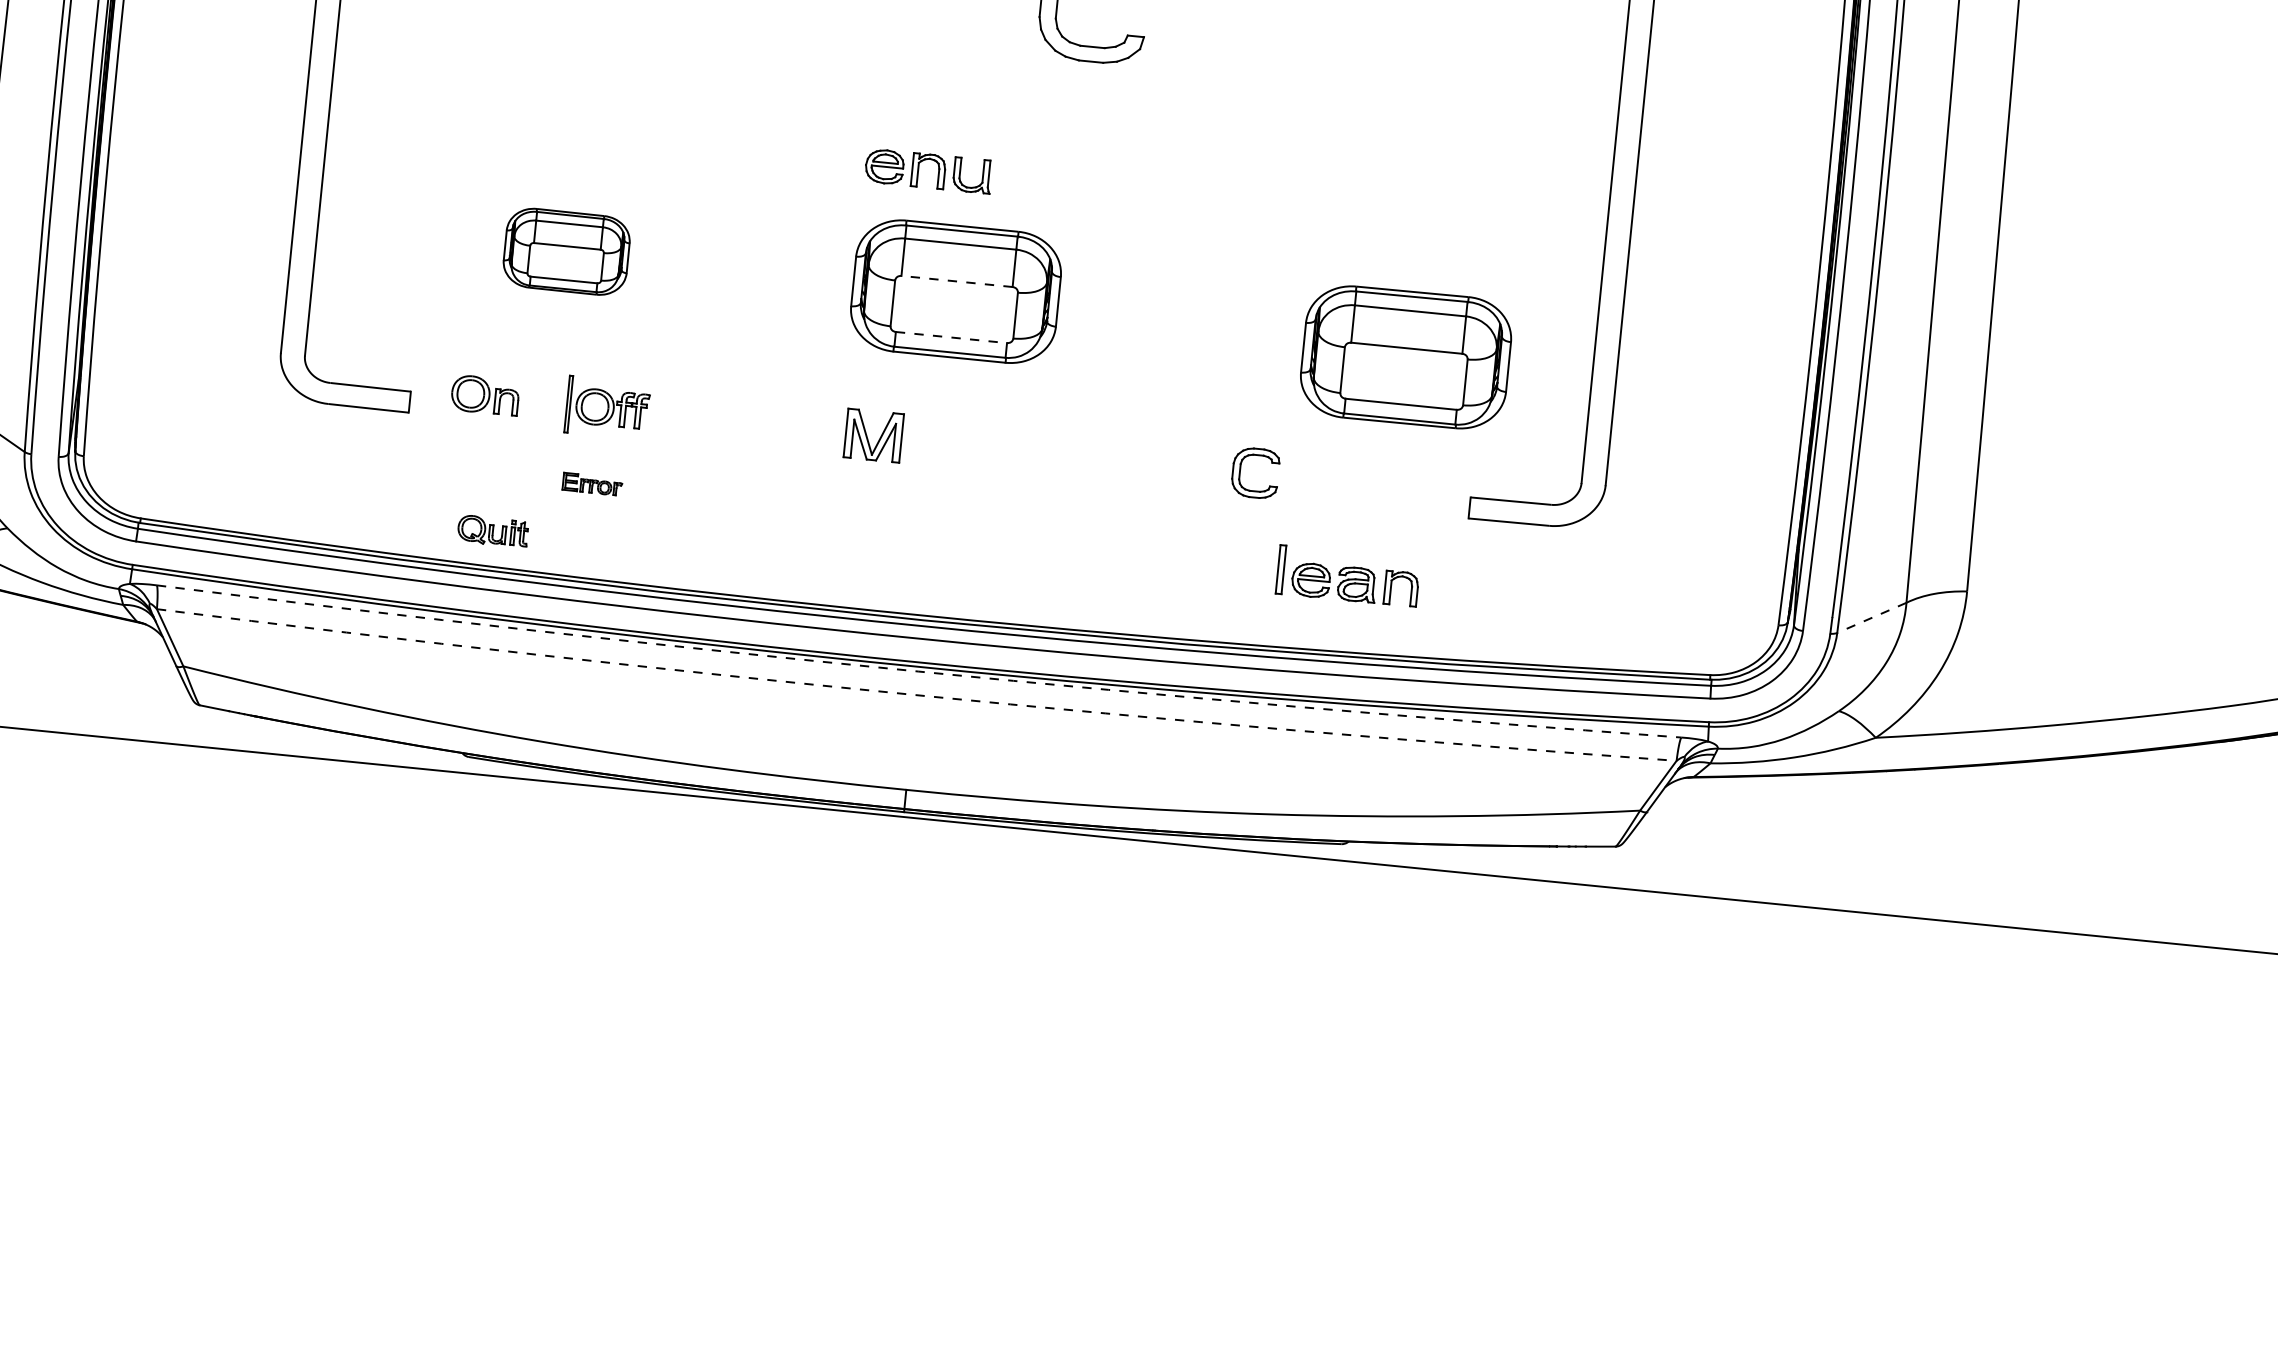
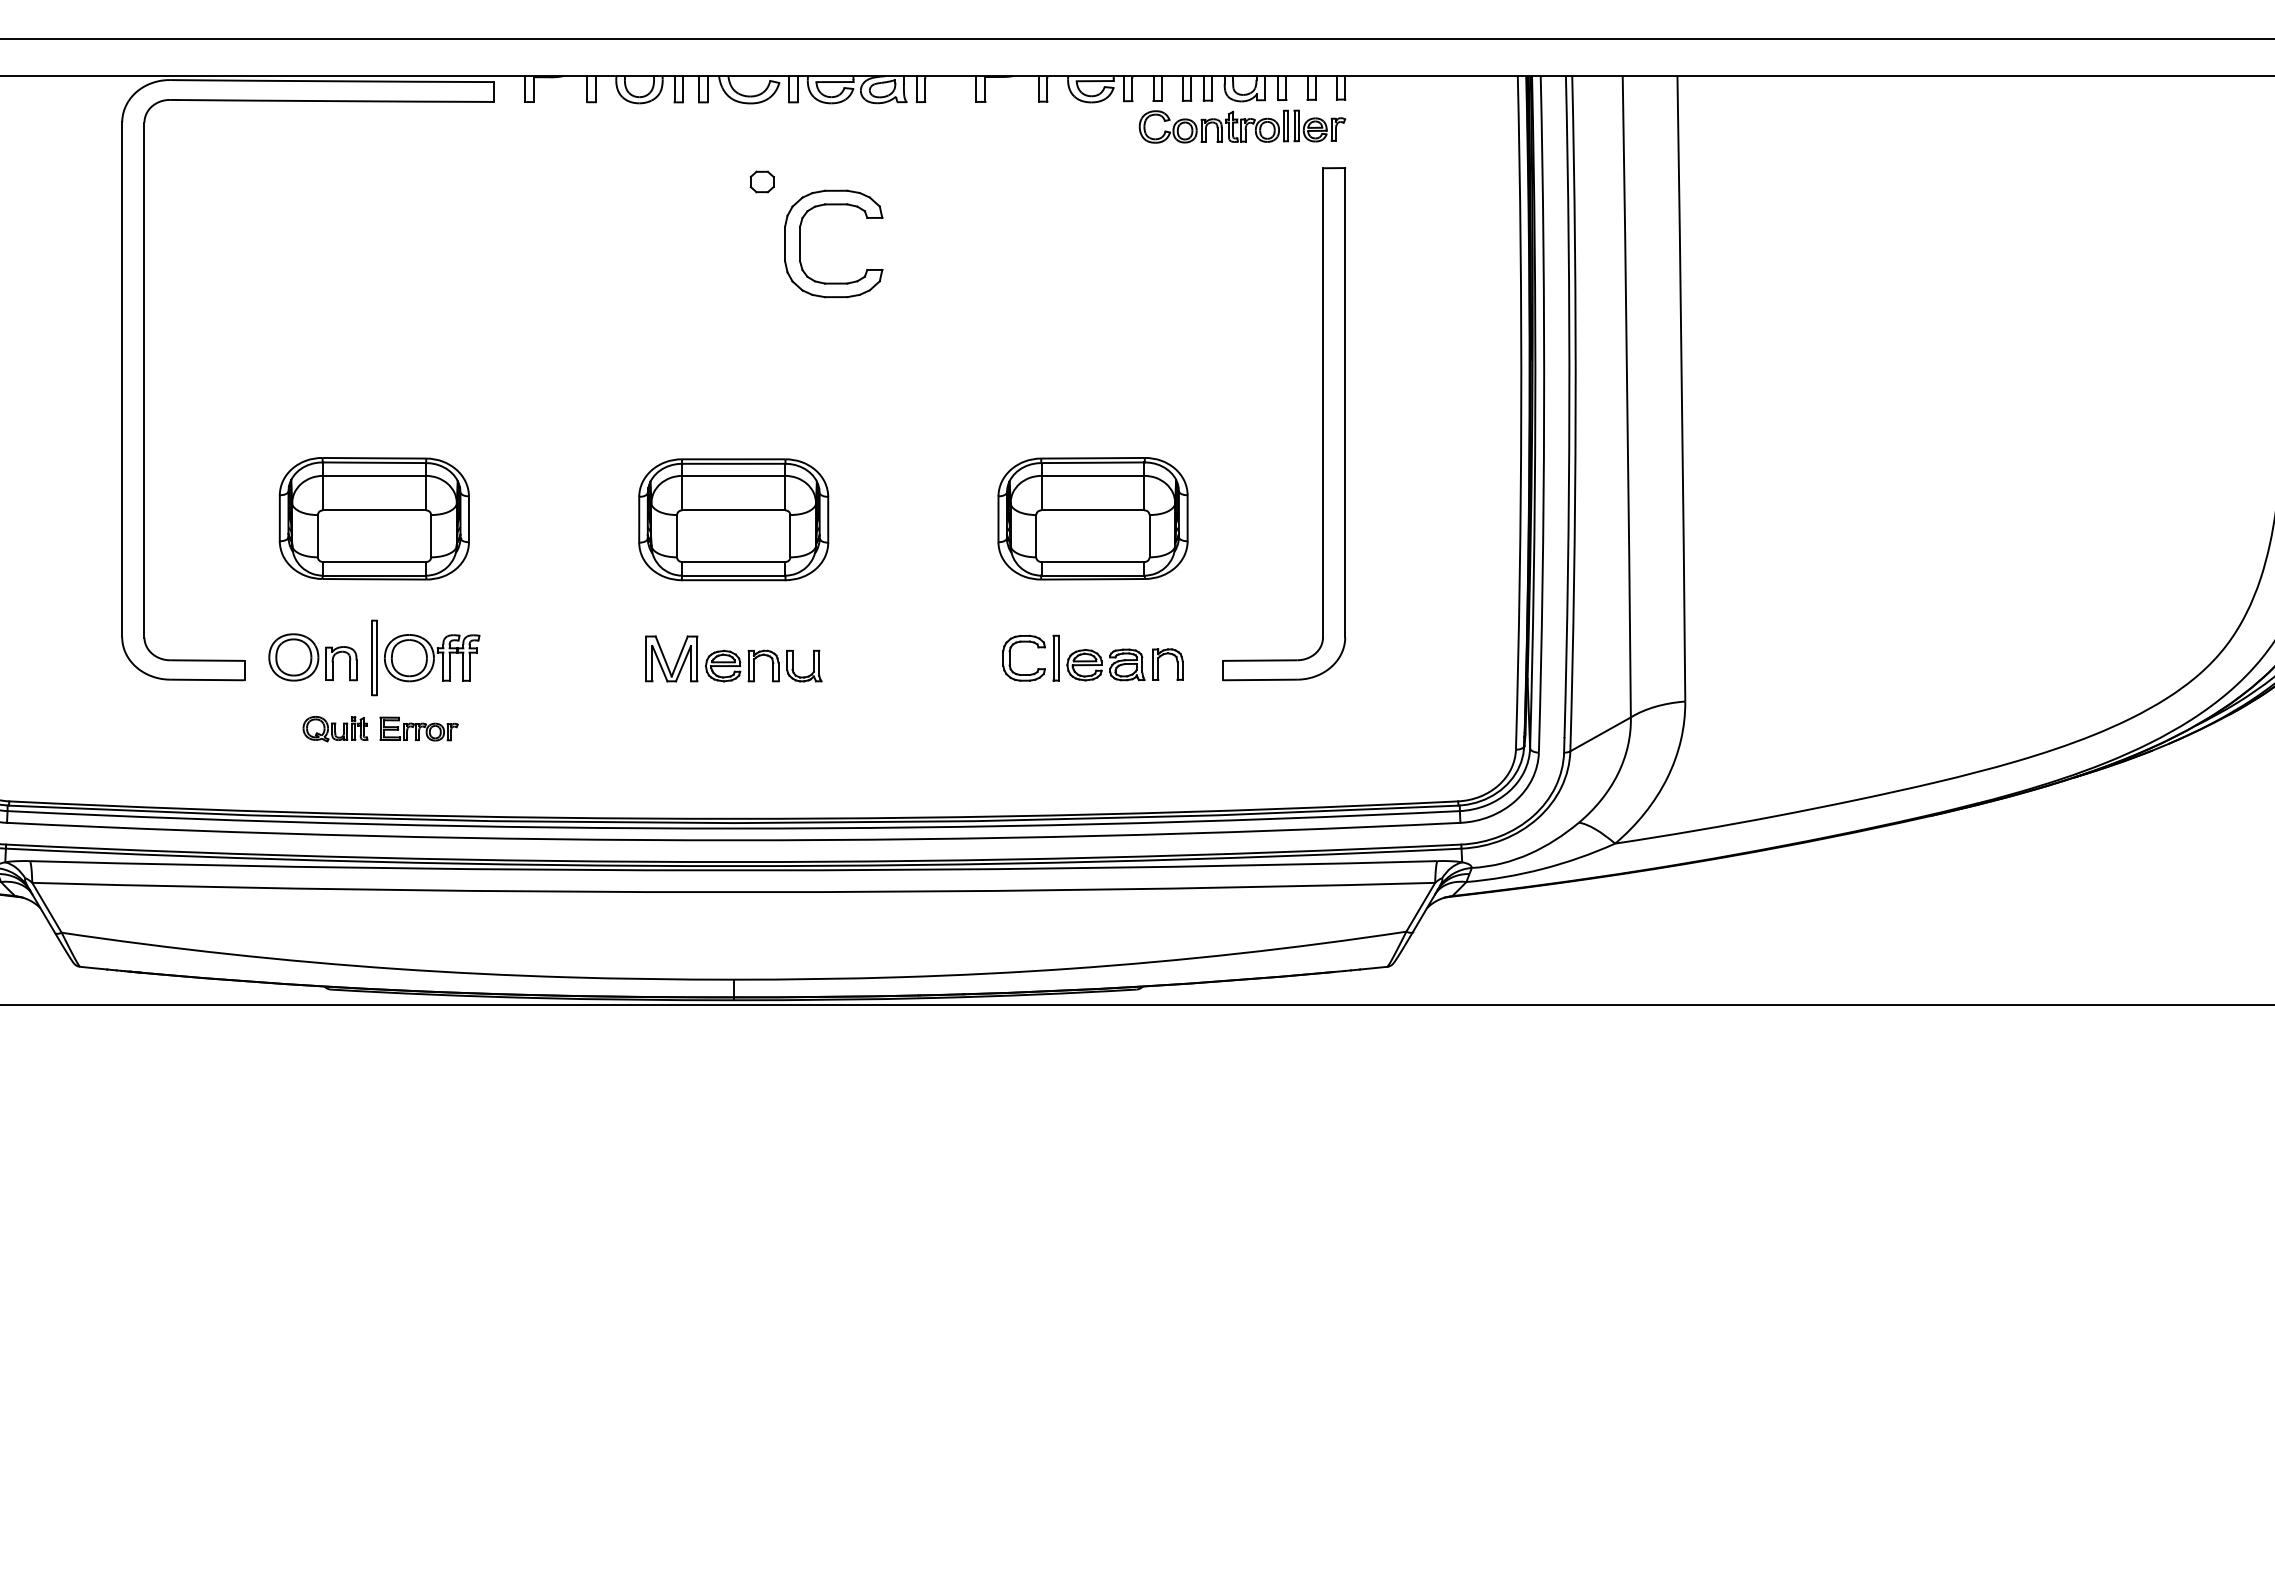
part: (918, 169) -> (754, 665), moved
part: (565, 251) -> (373, 518), size x1.67
line: (956, 281) -> (733, 510), dashed -> solid
line: (952, 338) -> (734, 562), dashed -> solid
part: (1405, 357) -> (1092, 518), moved
part: (484, 395) -> (312, 657), size x1.43
part: (607, 407) -> (425, 657), size x1.43
part: (592, 483) -> (418, 728), size x1.43
part: (493, 531) -> (335, 729), moved
part: (1347, 575) -> (1117, 657), moved
line: (1871, 618) -> (1600, 734), dashed -> solid
arc: (917, 671) -> (733, 870), dashed -> solid
arc: (915, 695) -> (733, 892), dashed -> solid

